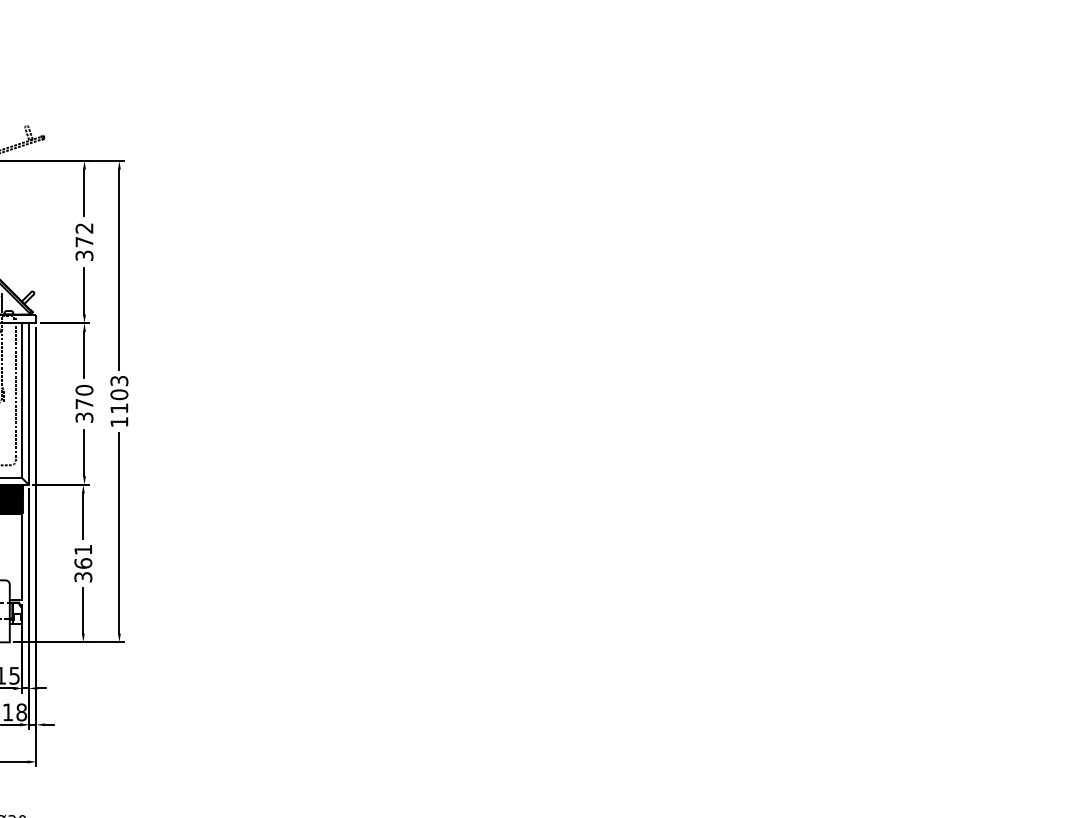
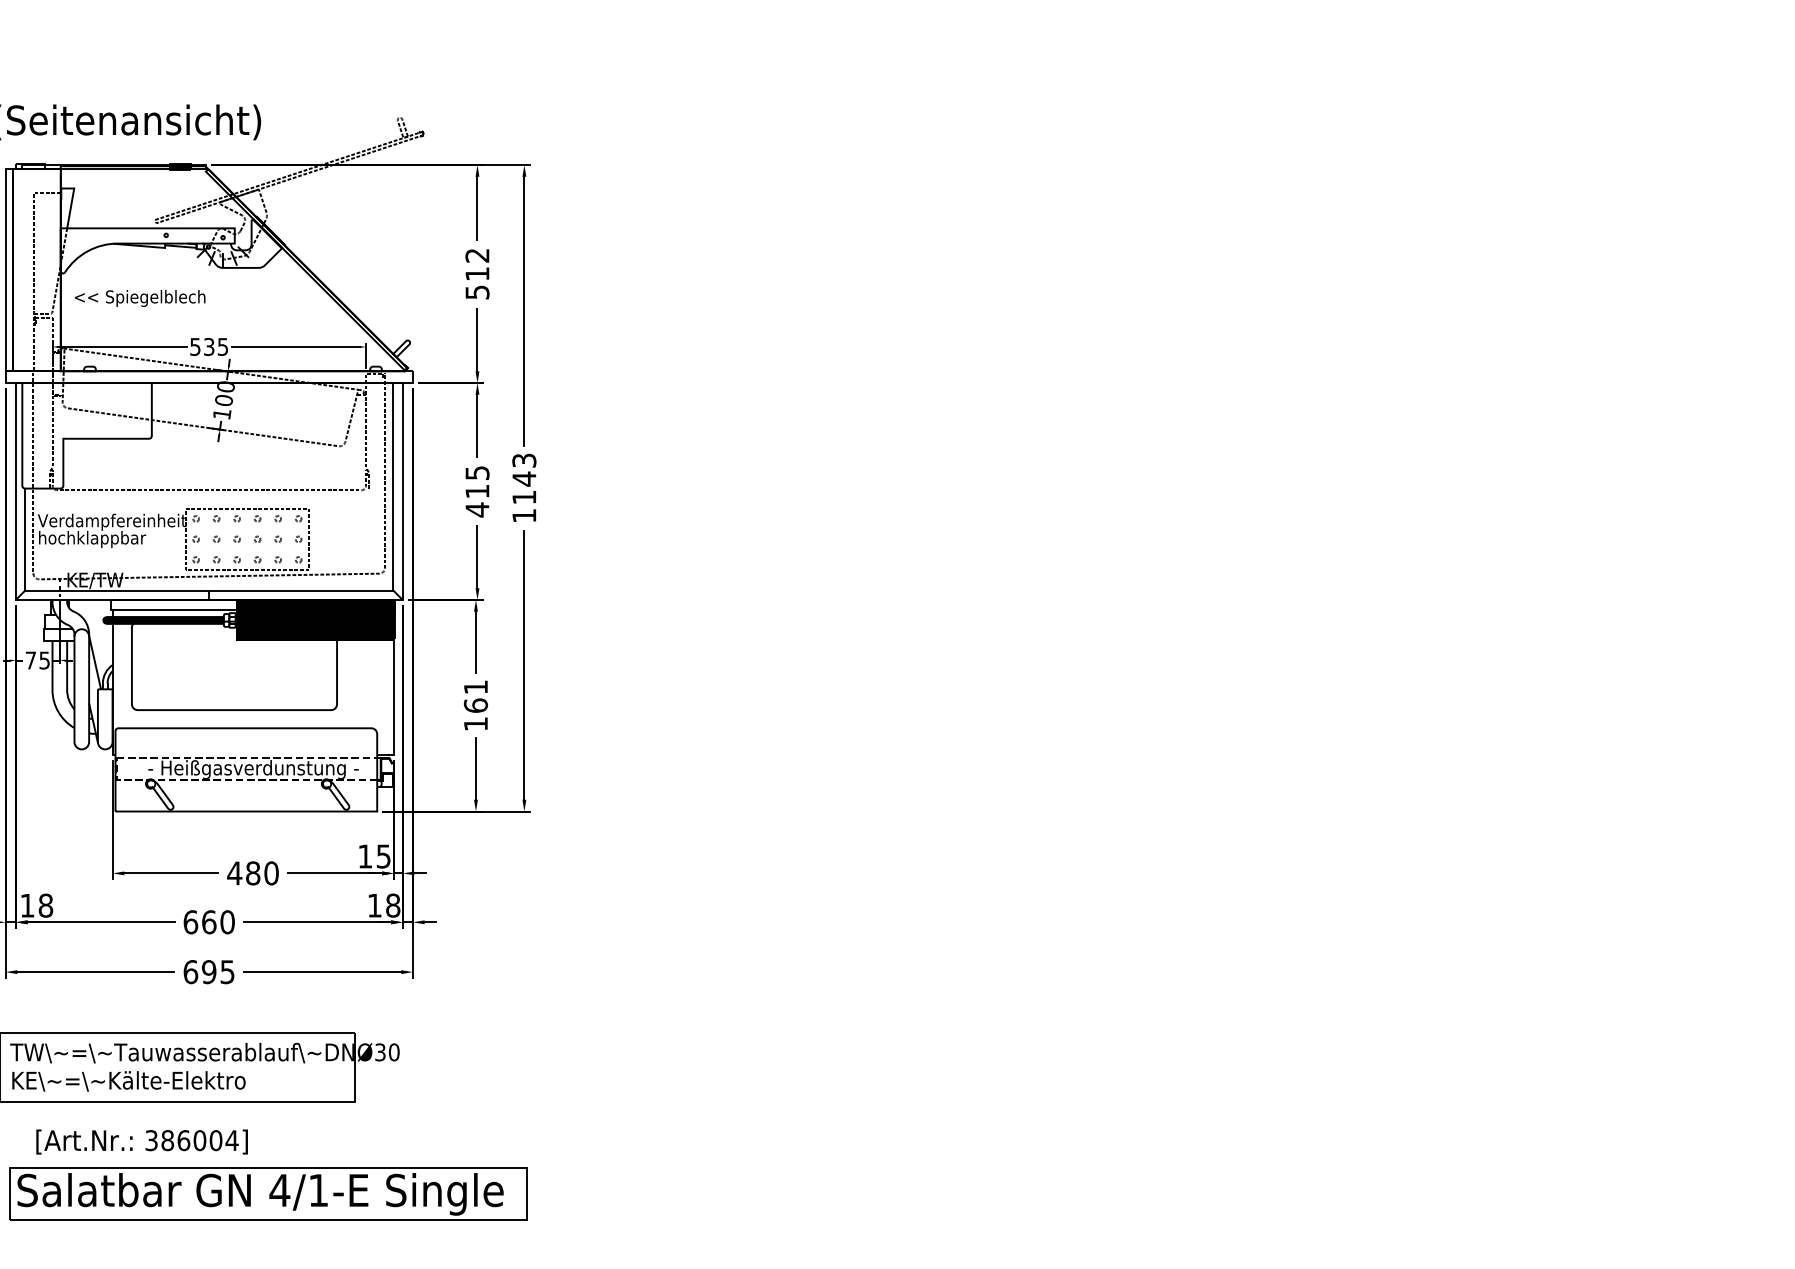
text: (84, 248) -> (477, 282), 372 -> 512
text: (119, 394) -> (524, 478), 1103 -> 1143
text: (84, 404) -> (477, 491), 370 -> 415
text: (83, 577) -> (475, 724), 361 -> 161

